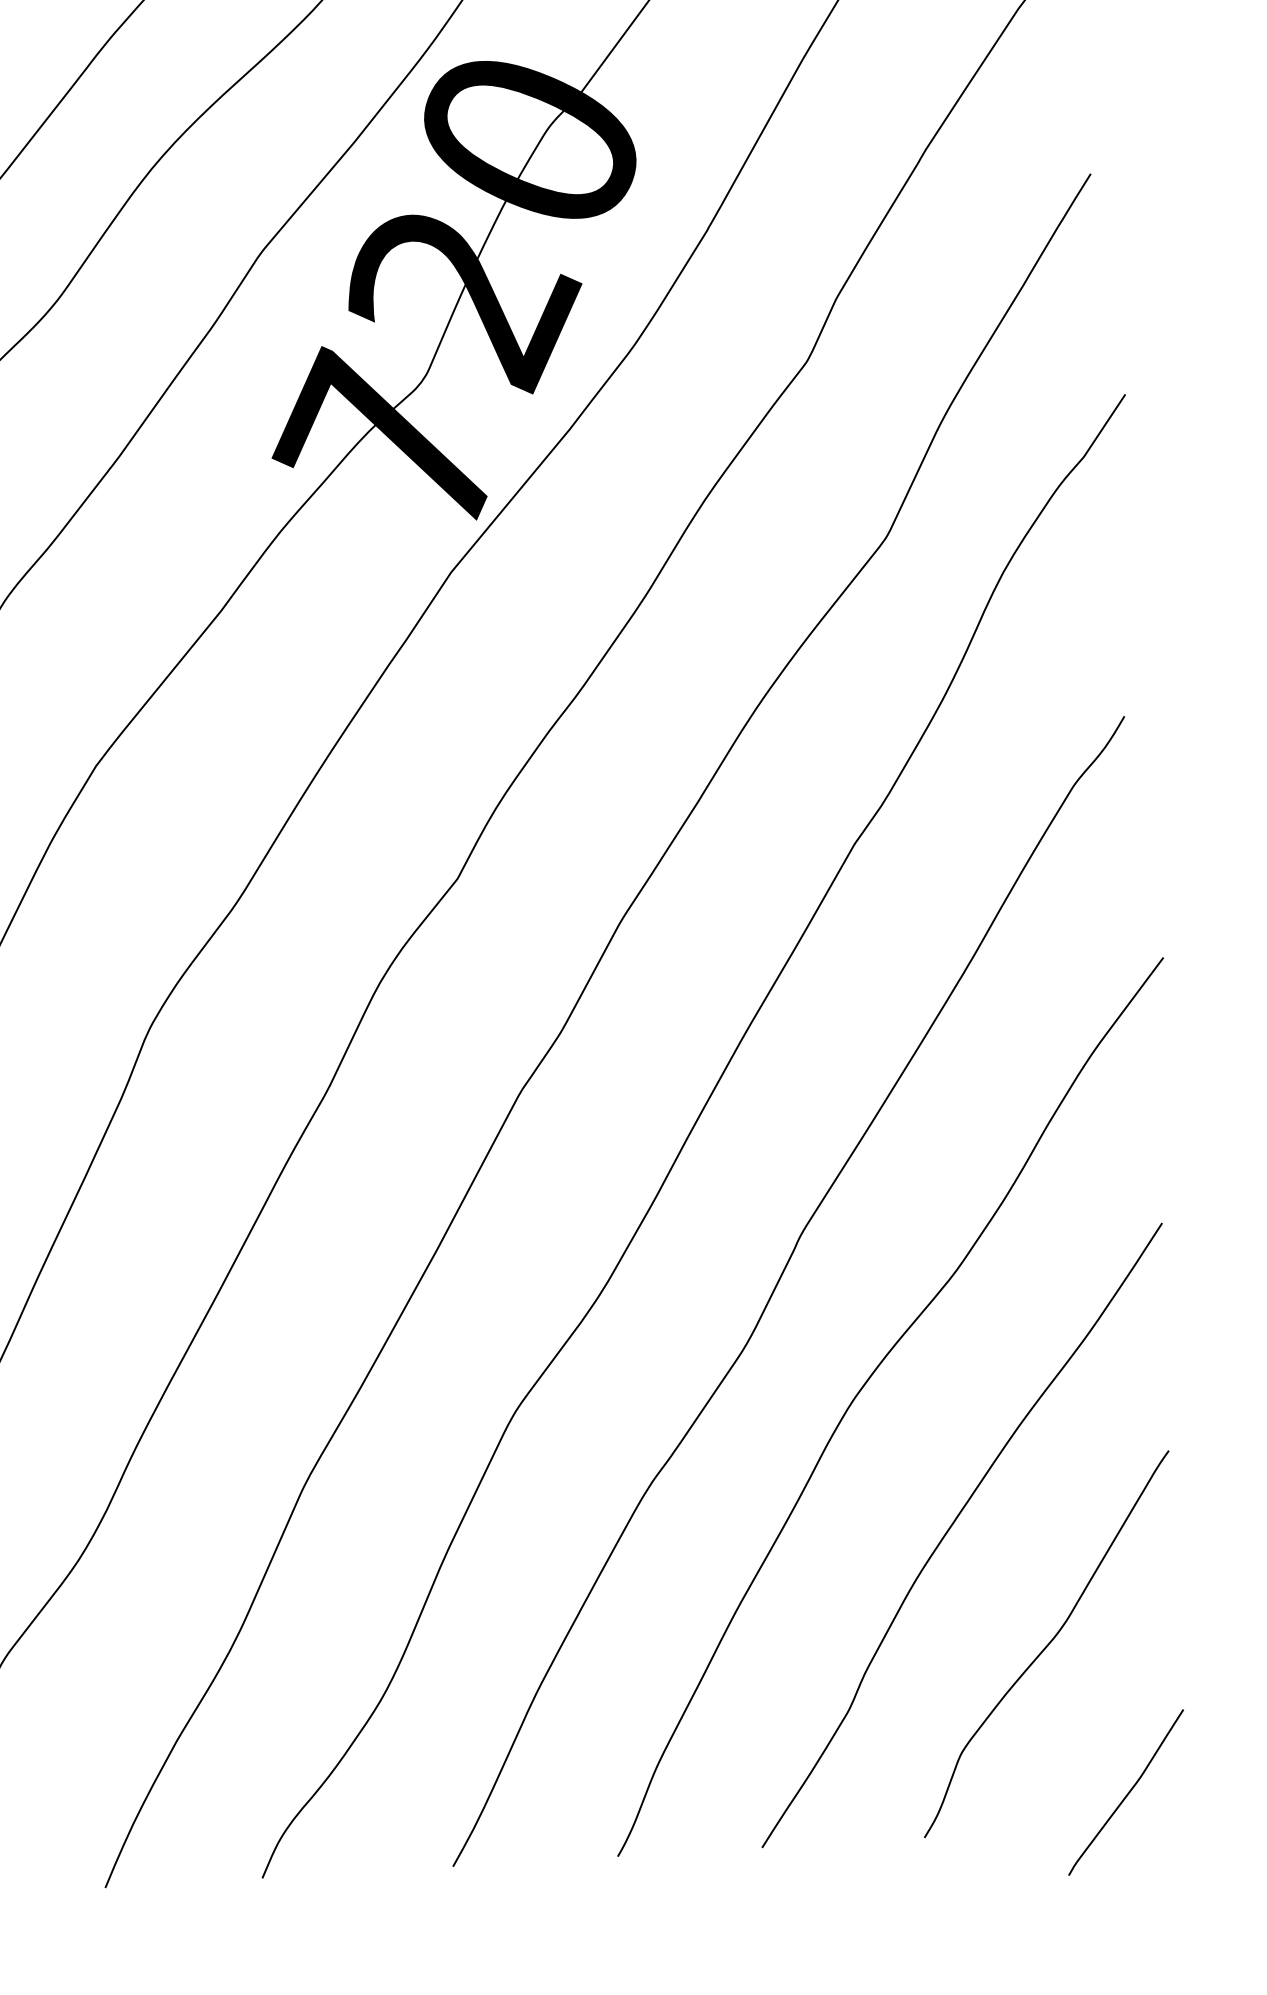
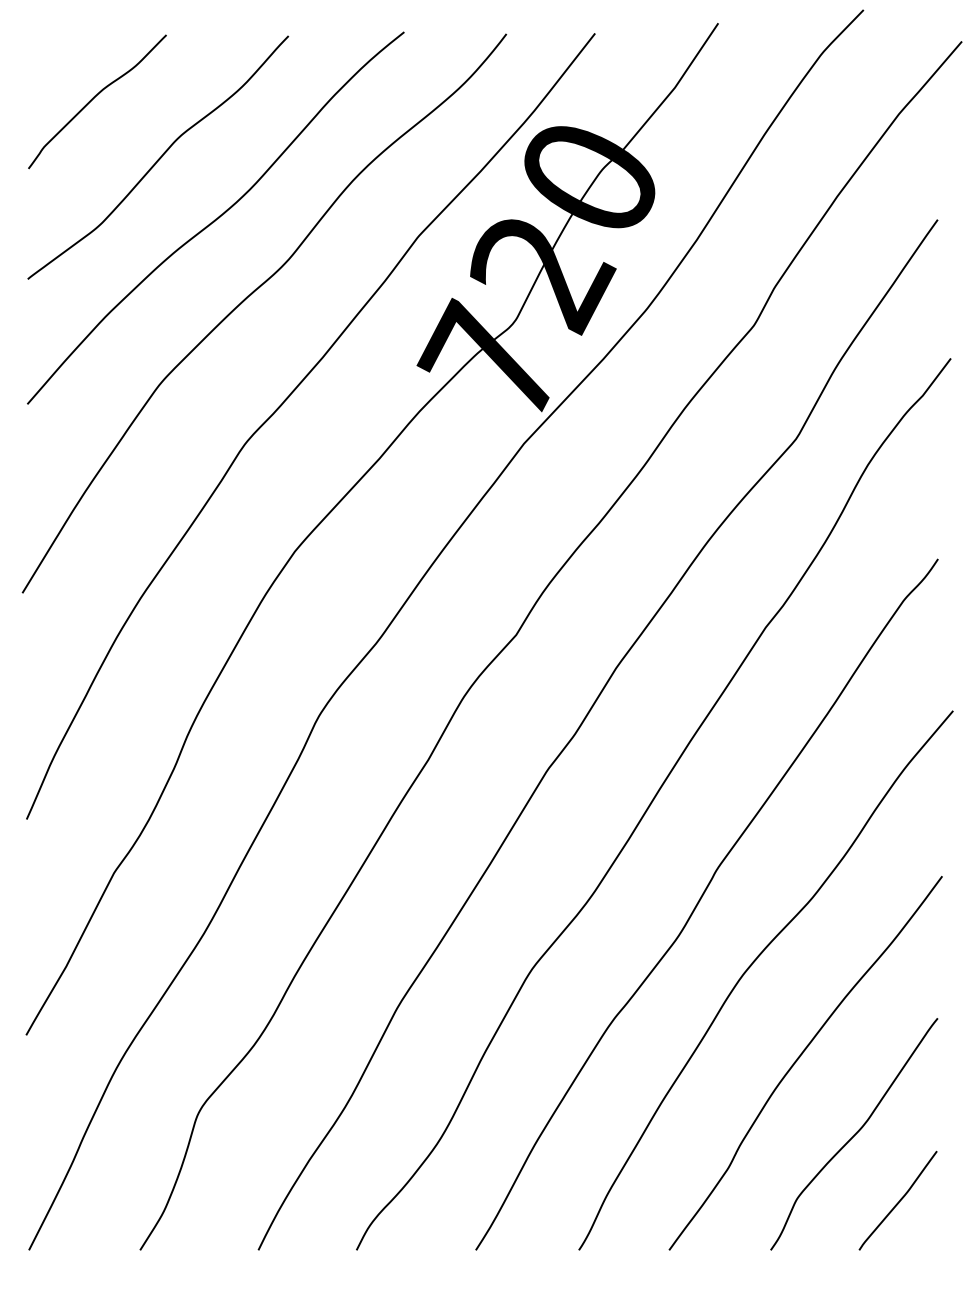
curve: (1126, 1793) -> (898, 1201), moved

